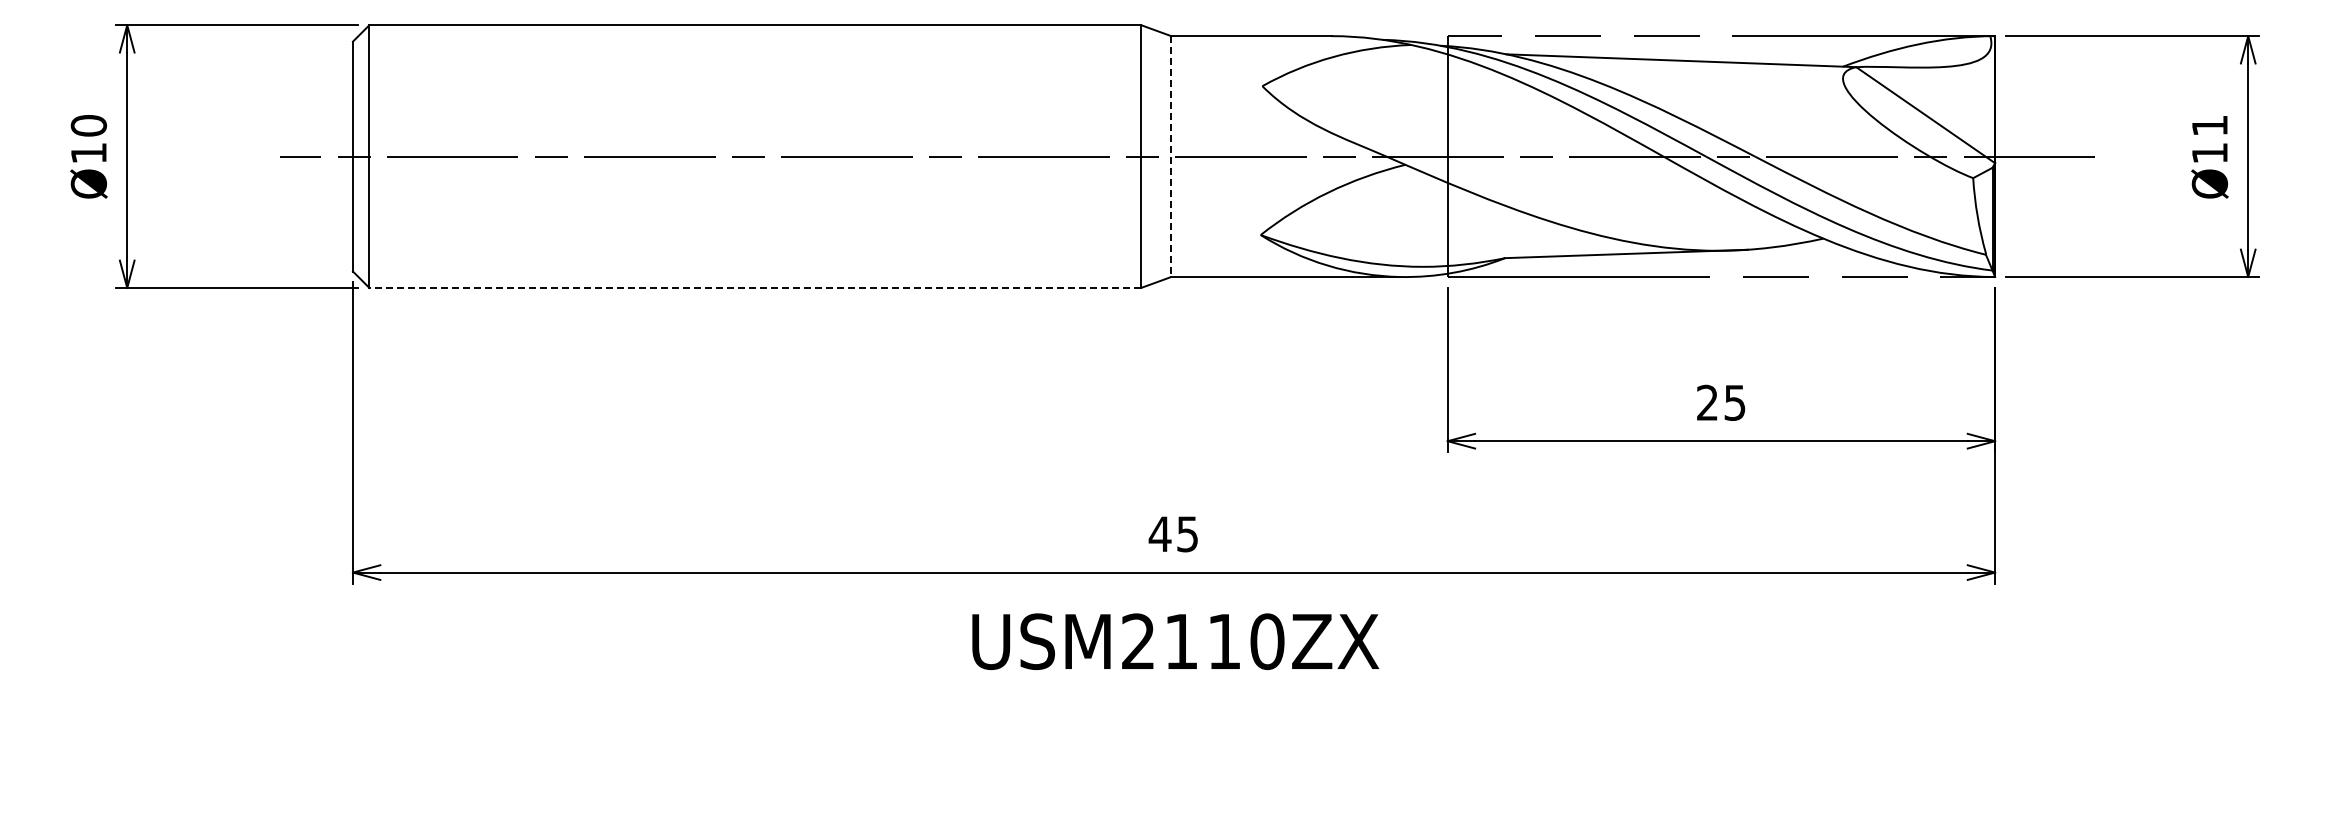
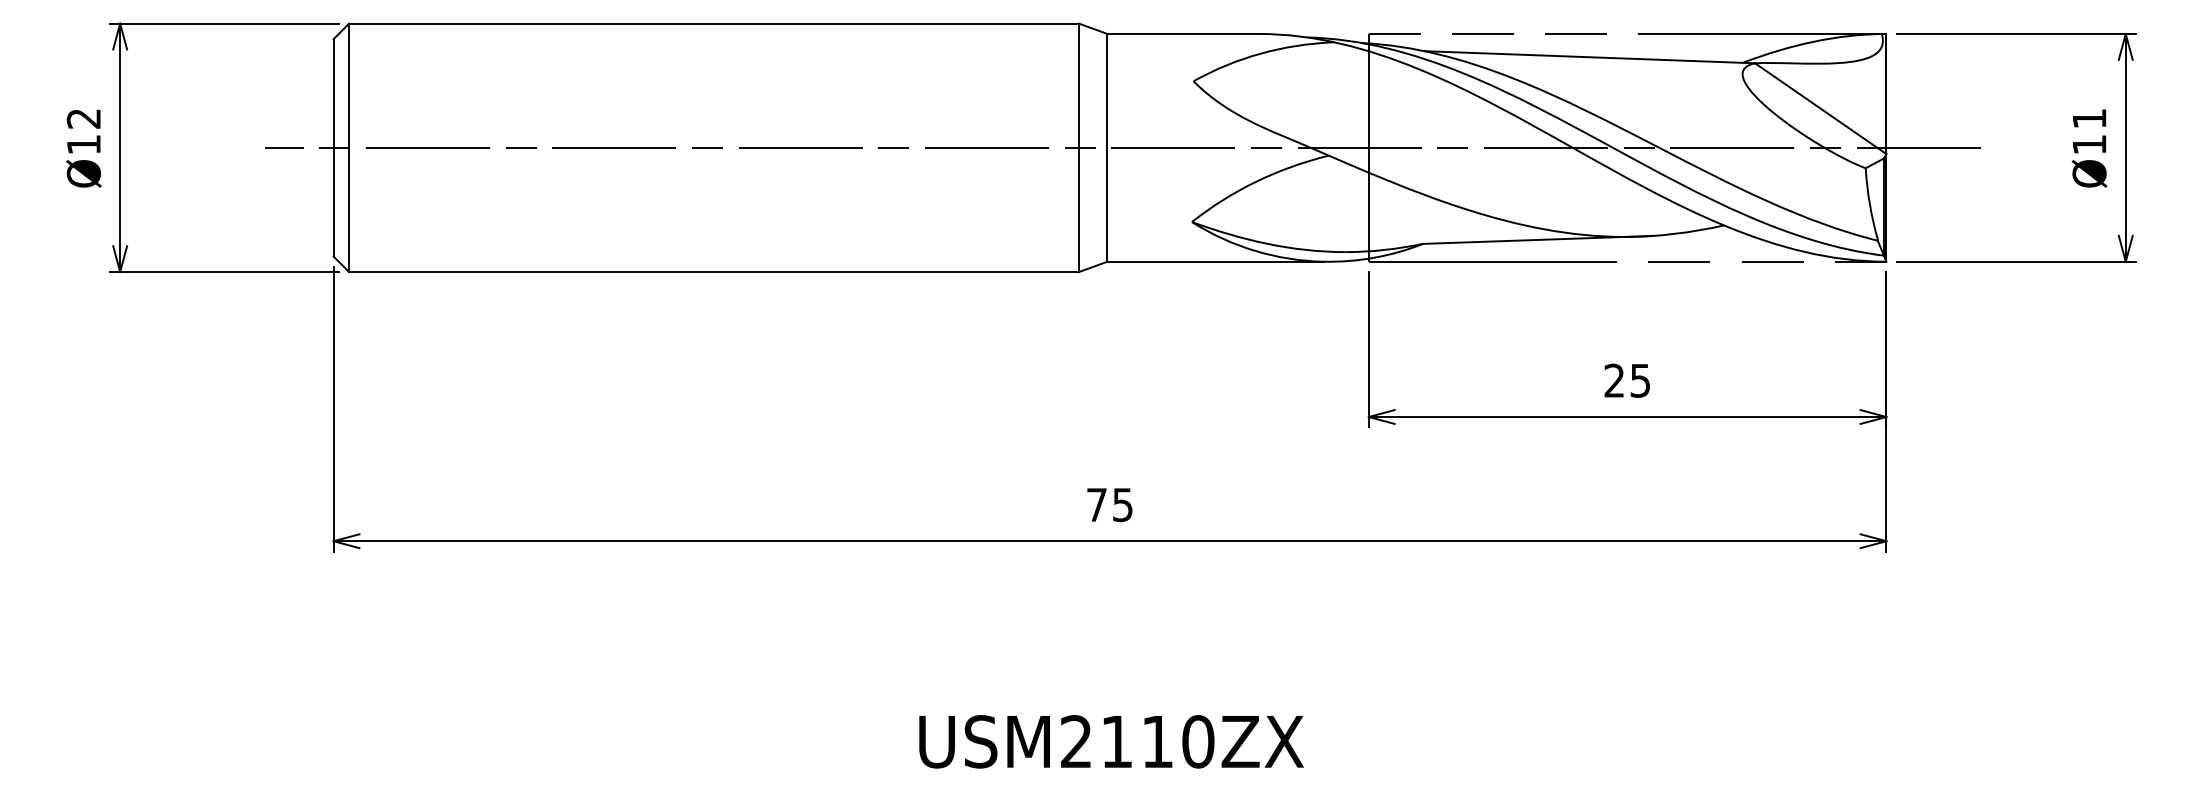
text: (88, 125) -> (83, 118), Ø10 -> Ø12
line: (1171, 157) -> (1107, 148), dashed -> solid
line: (755, 287) -> (714, 271), dashed -> solid
text: (1159, 533) -> (1096, 504), 45 -> 75
text: (1175, 641) -> (1111, 741), moved

